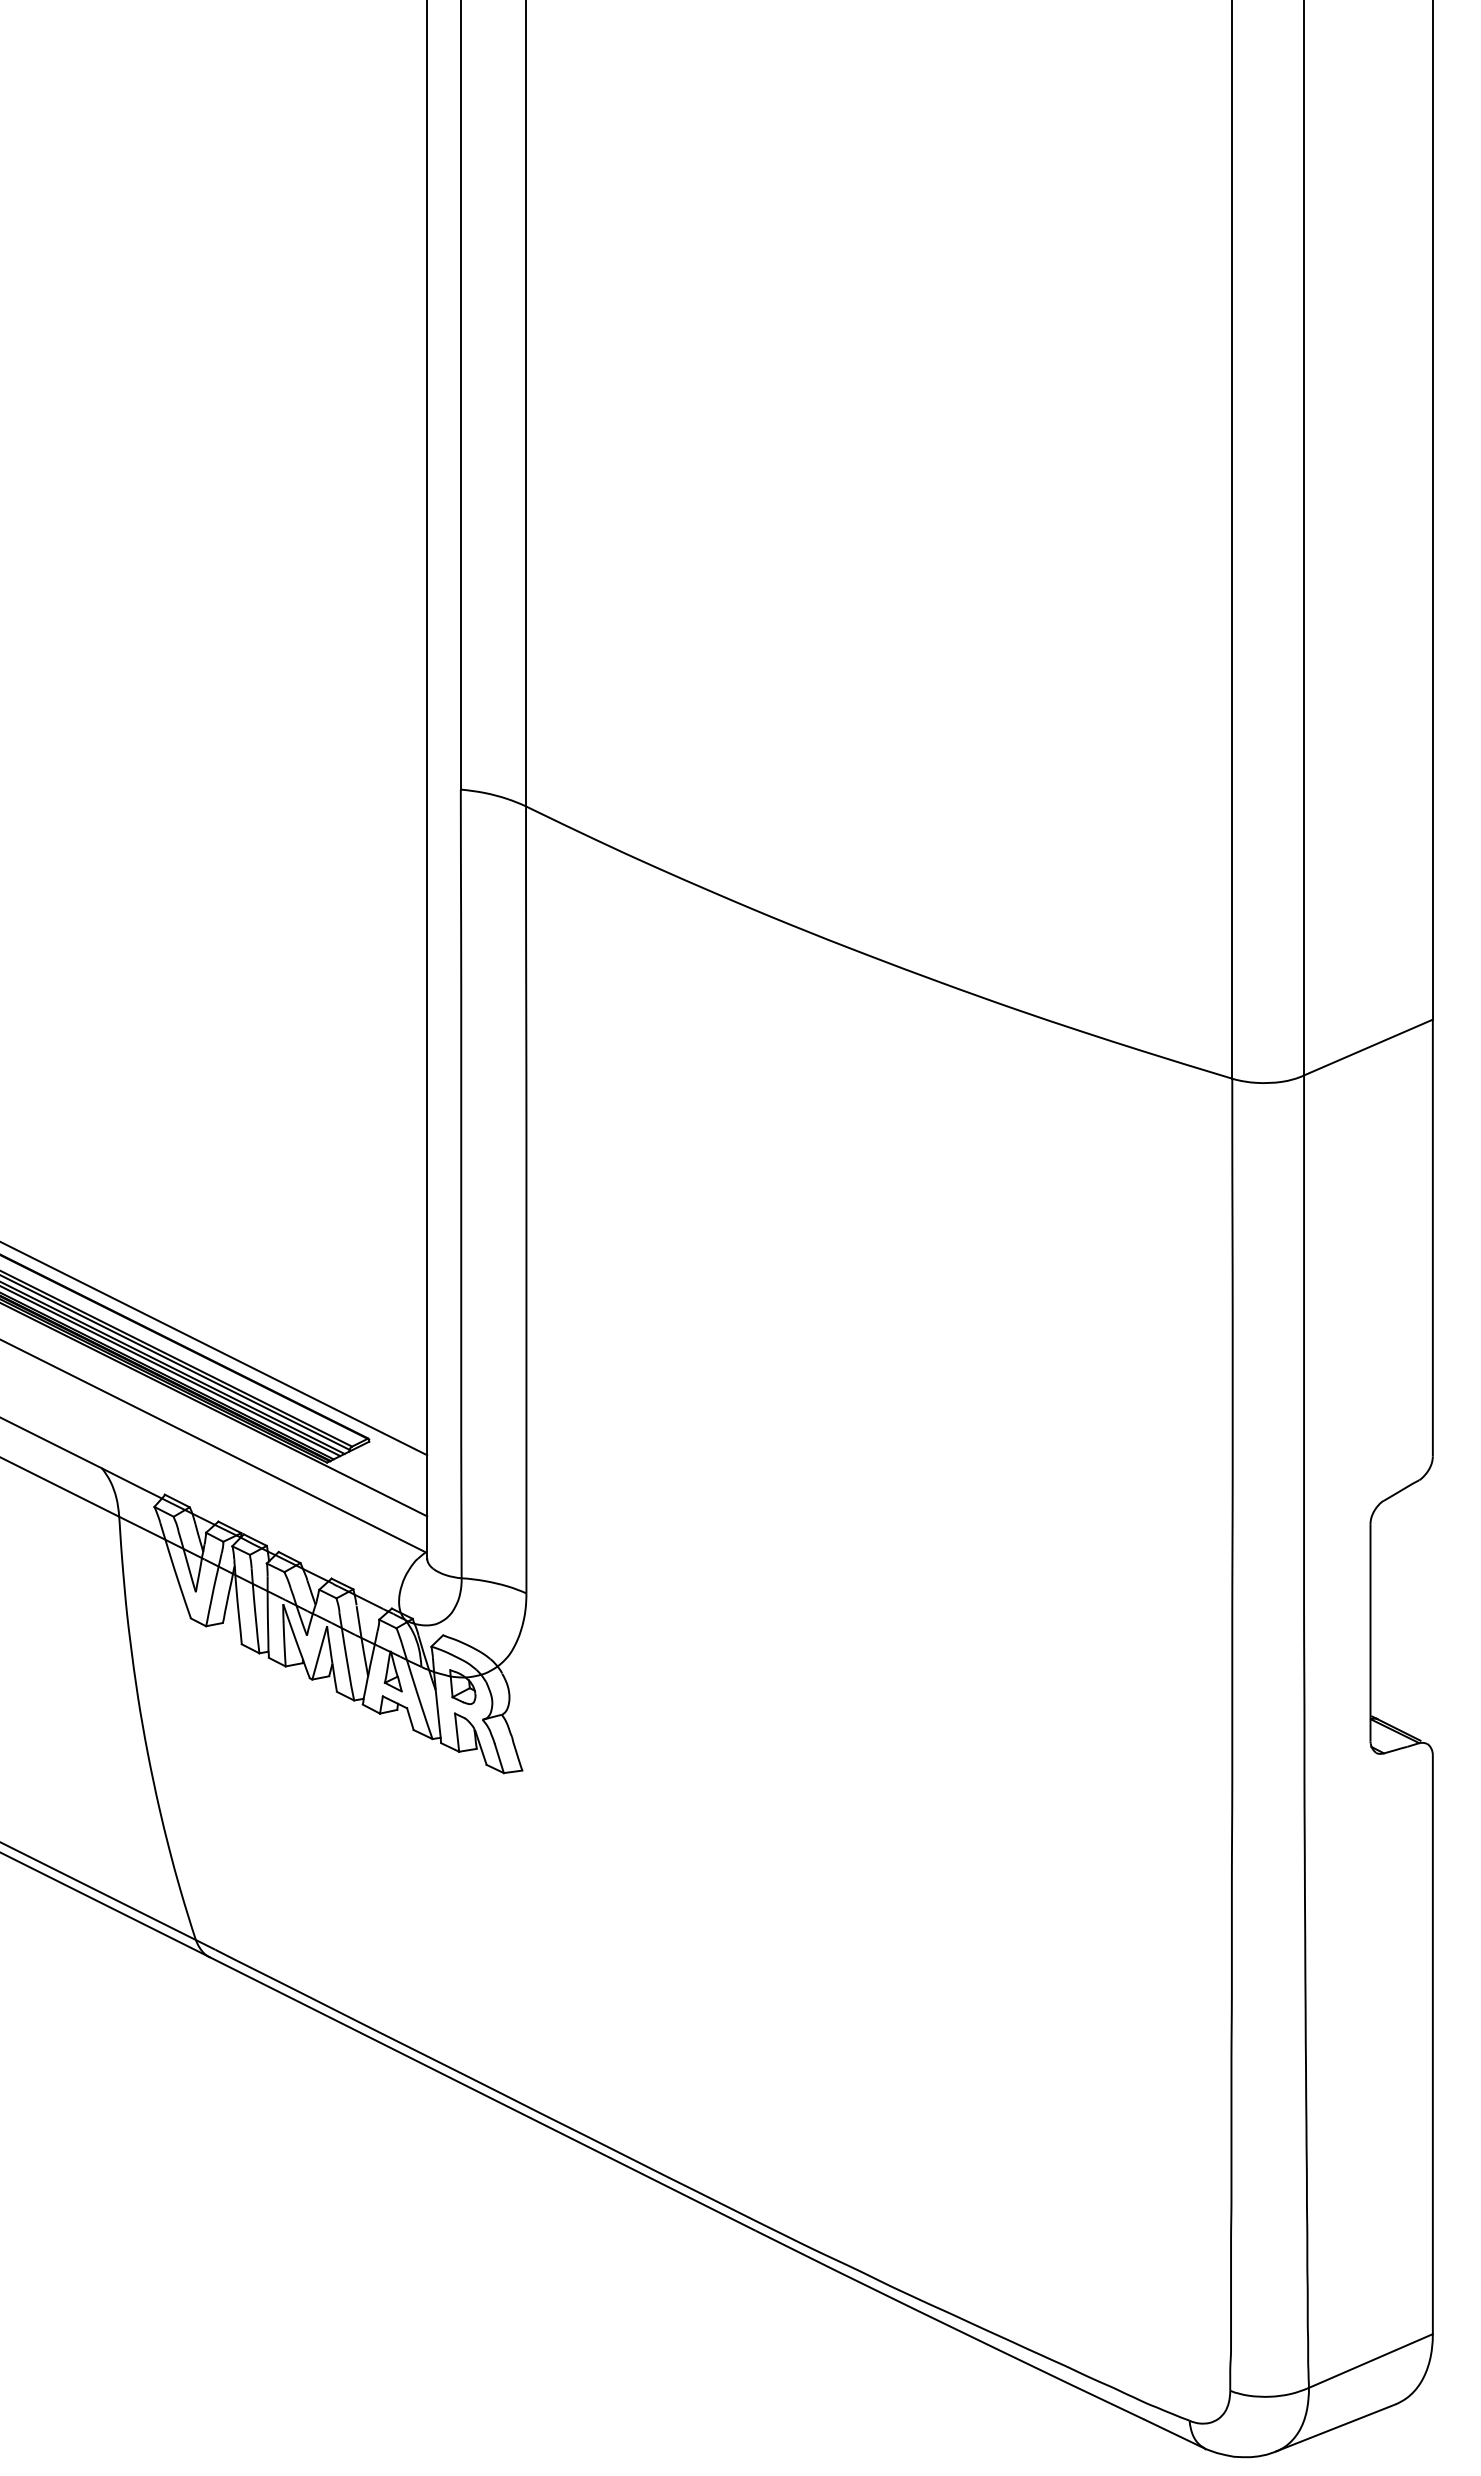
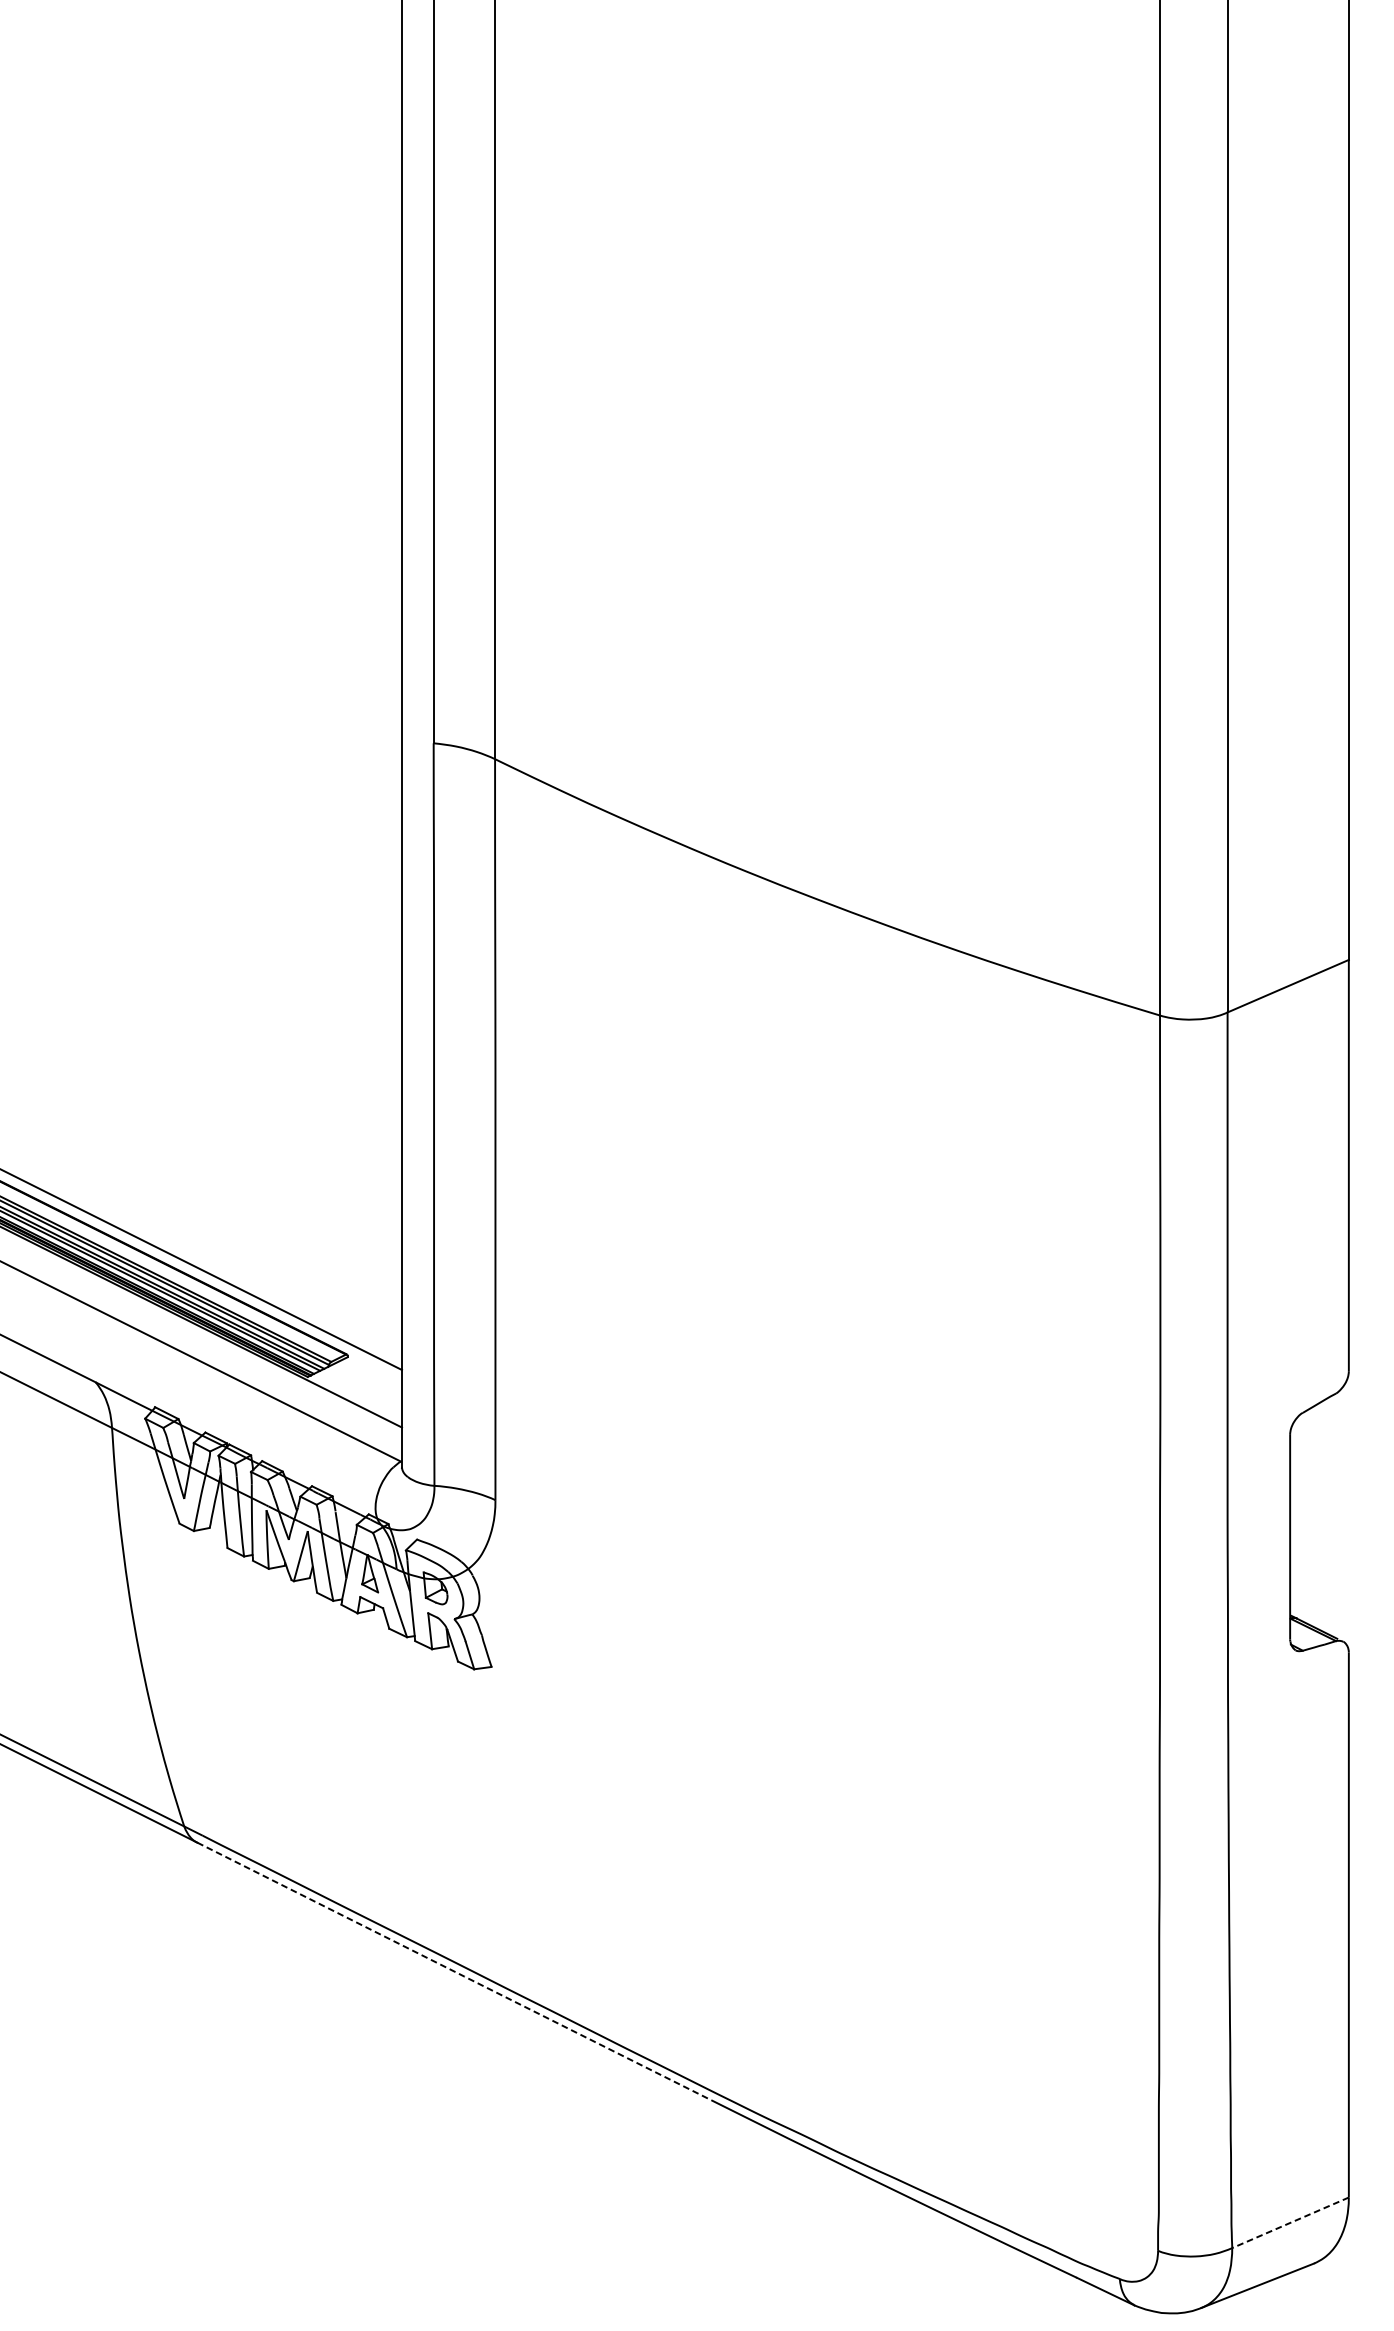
line: (483, 2094) -> (455, 1971), solid -> dashed
line: (1370, 2361) -> (1290, 2223), solid -> dashed

